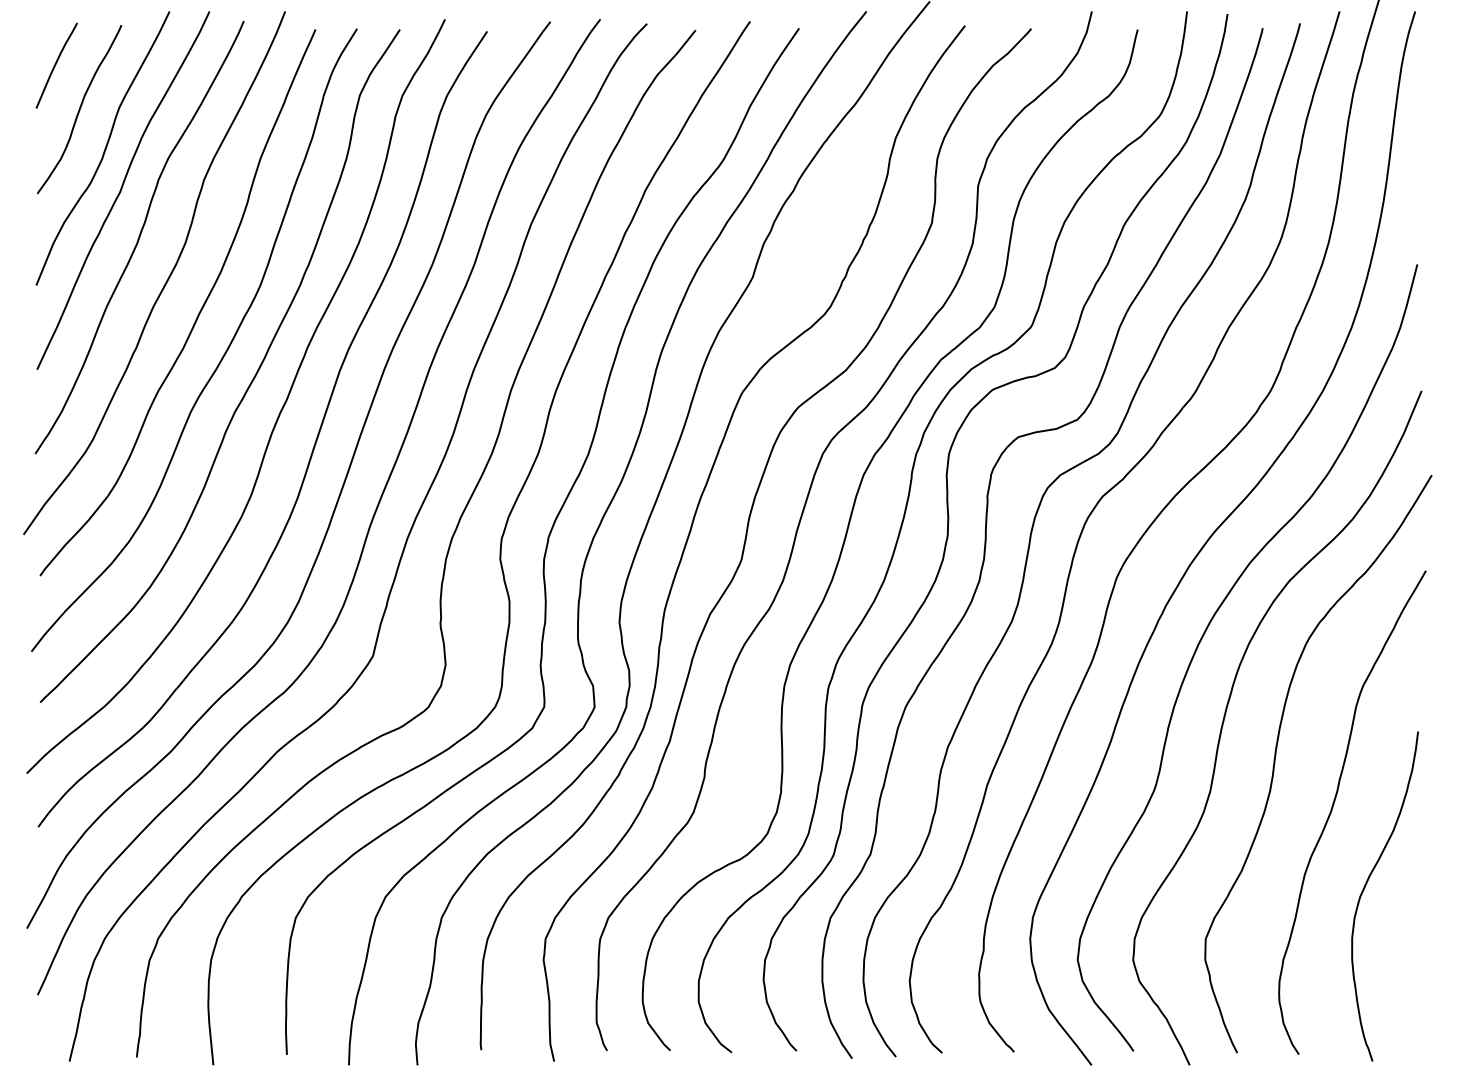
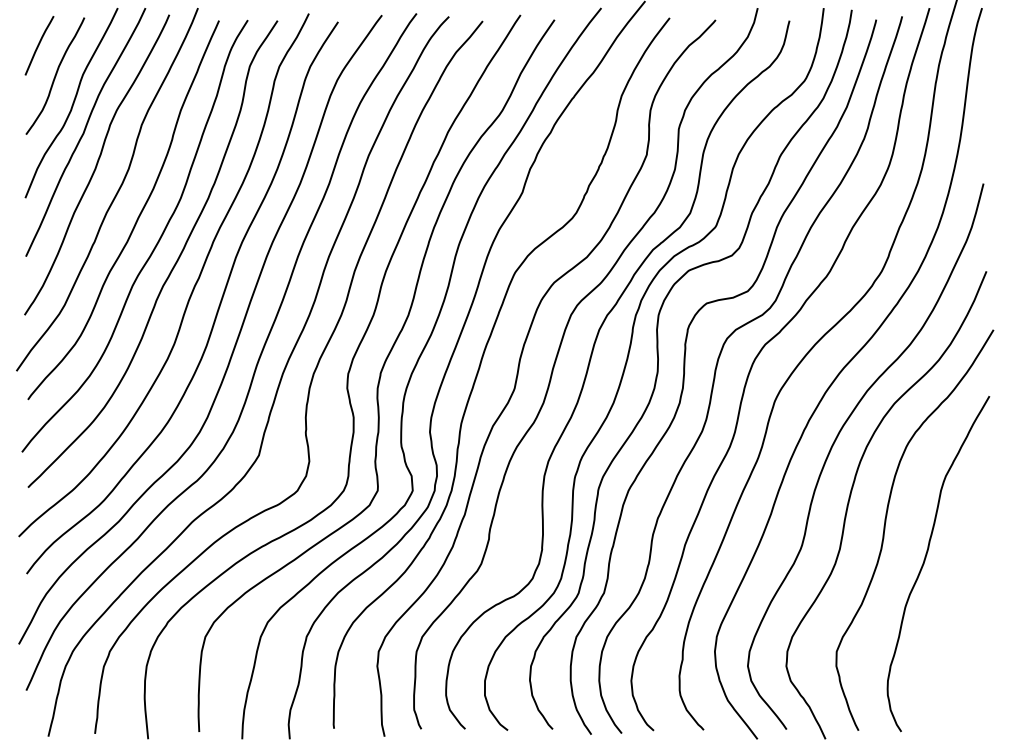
curve: (1365, 889) -> (947, 617), removed

